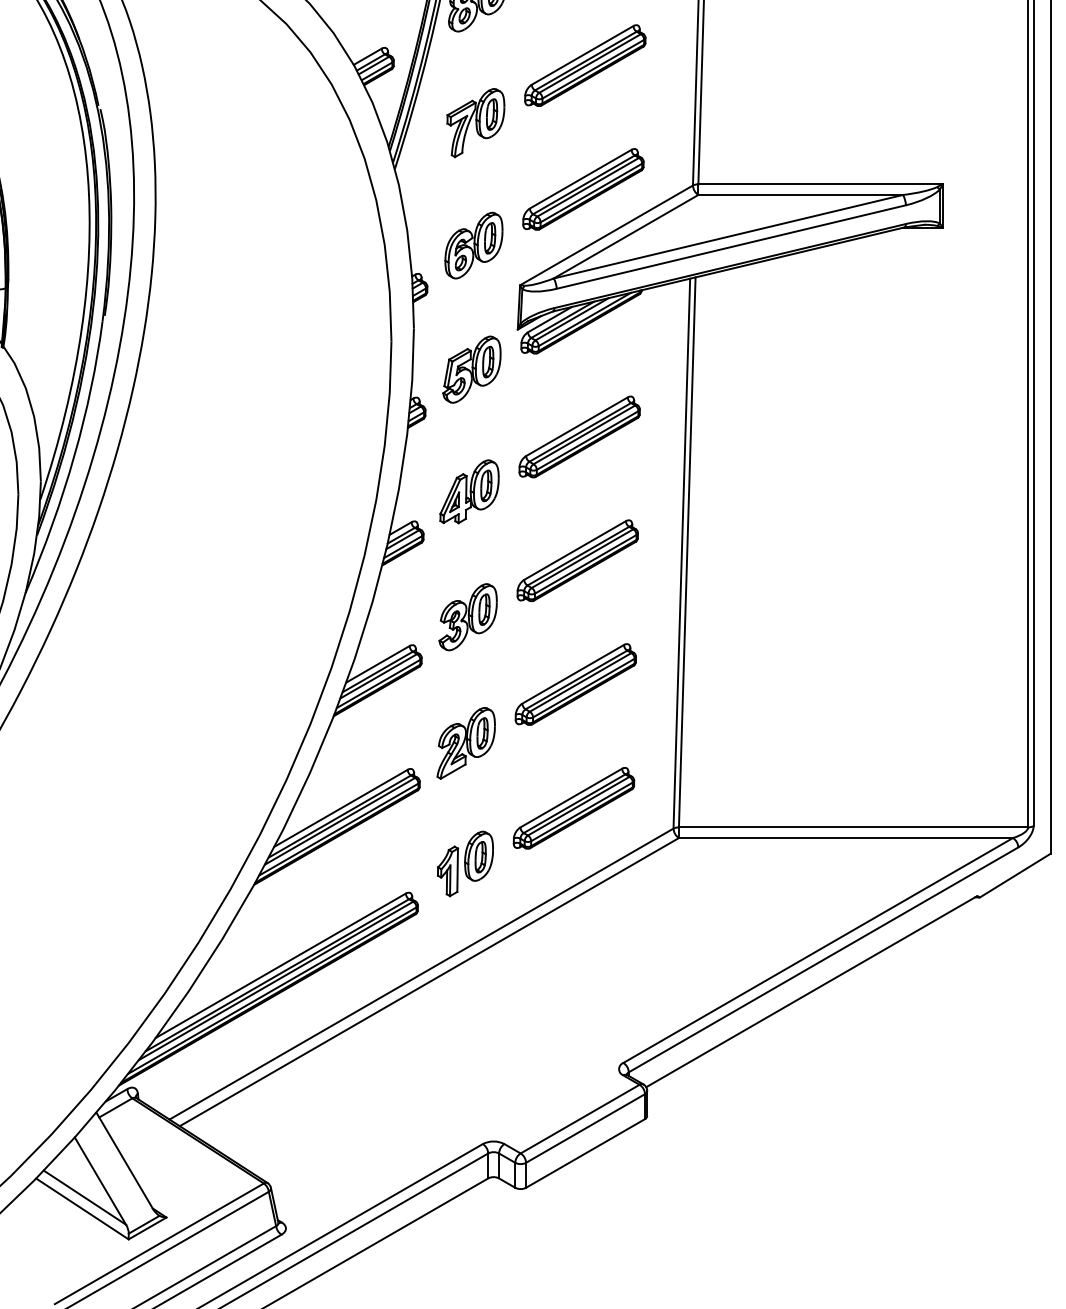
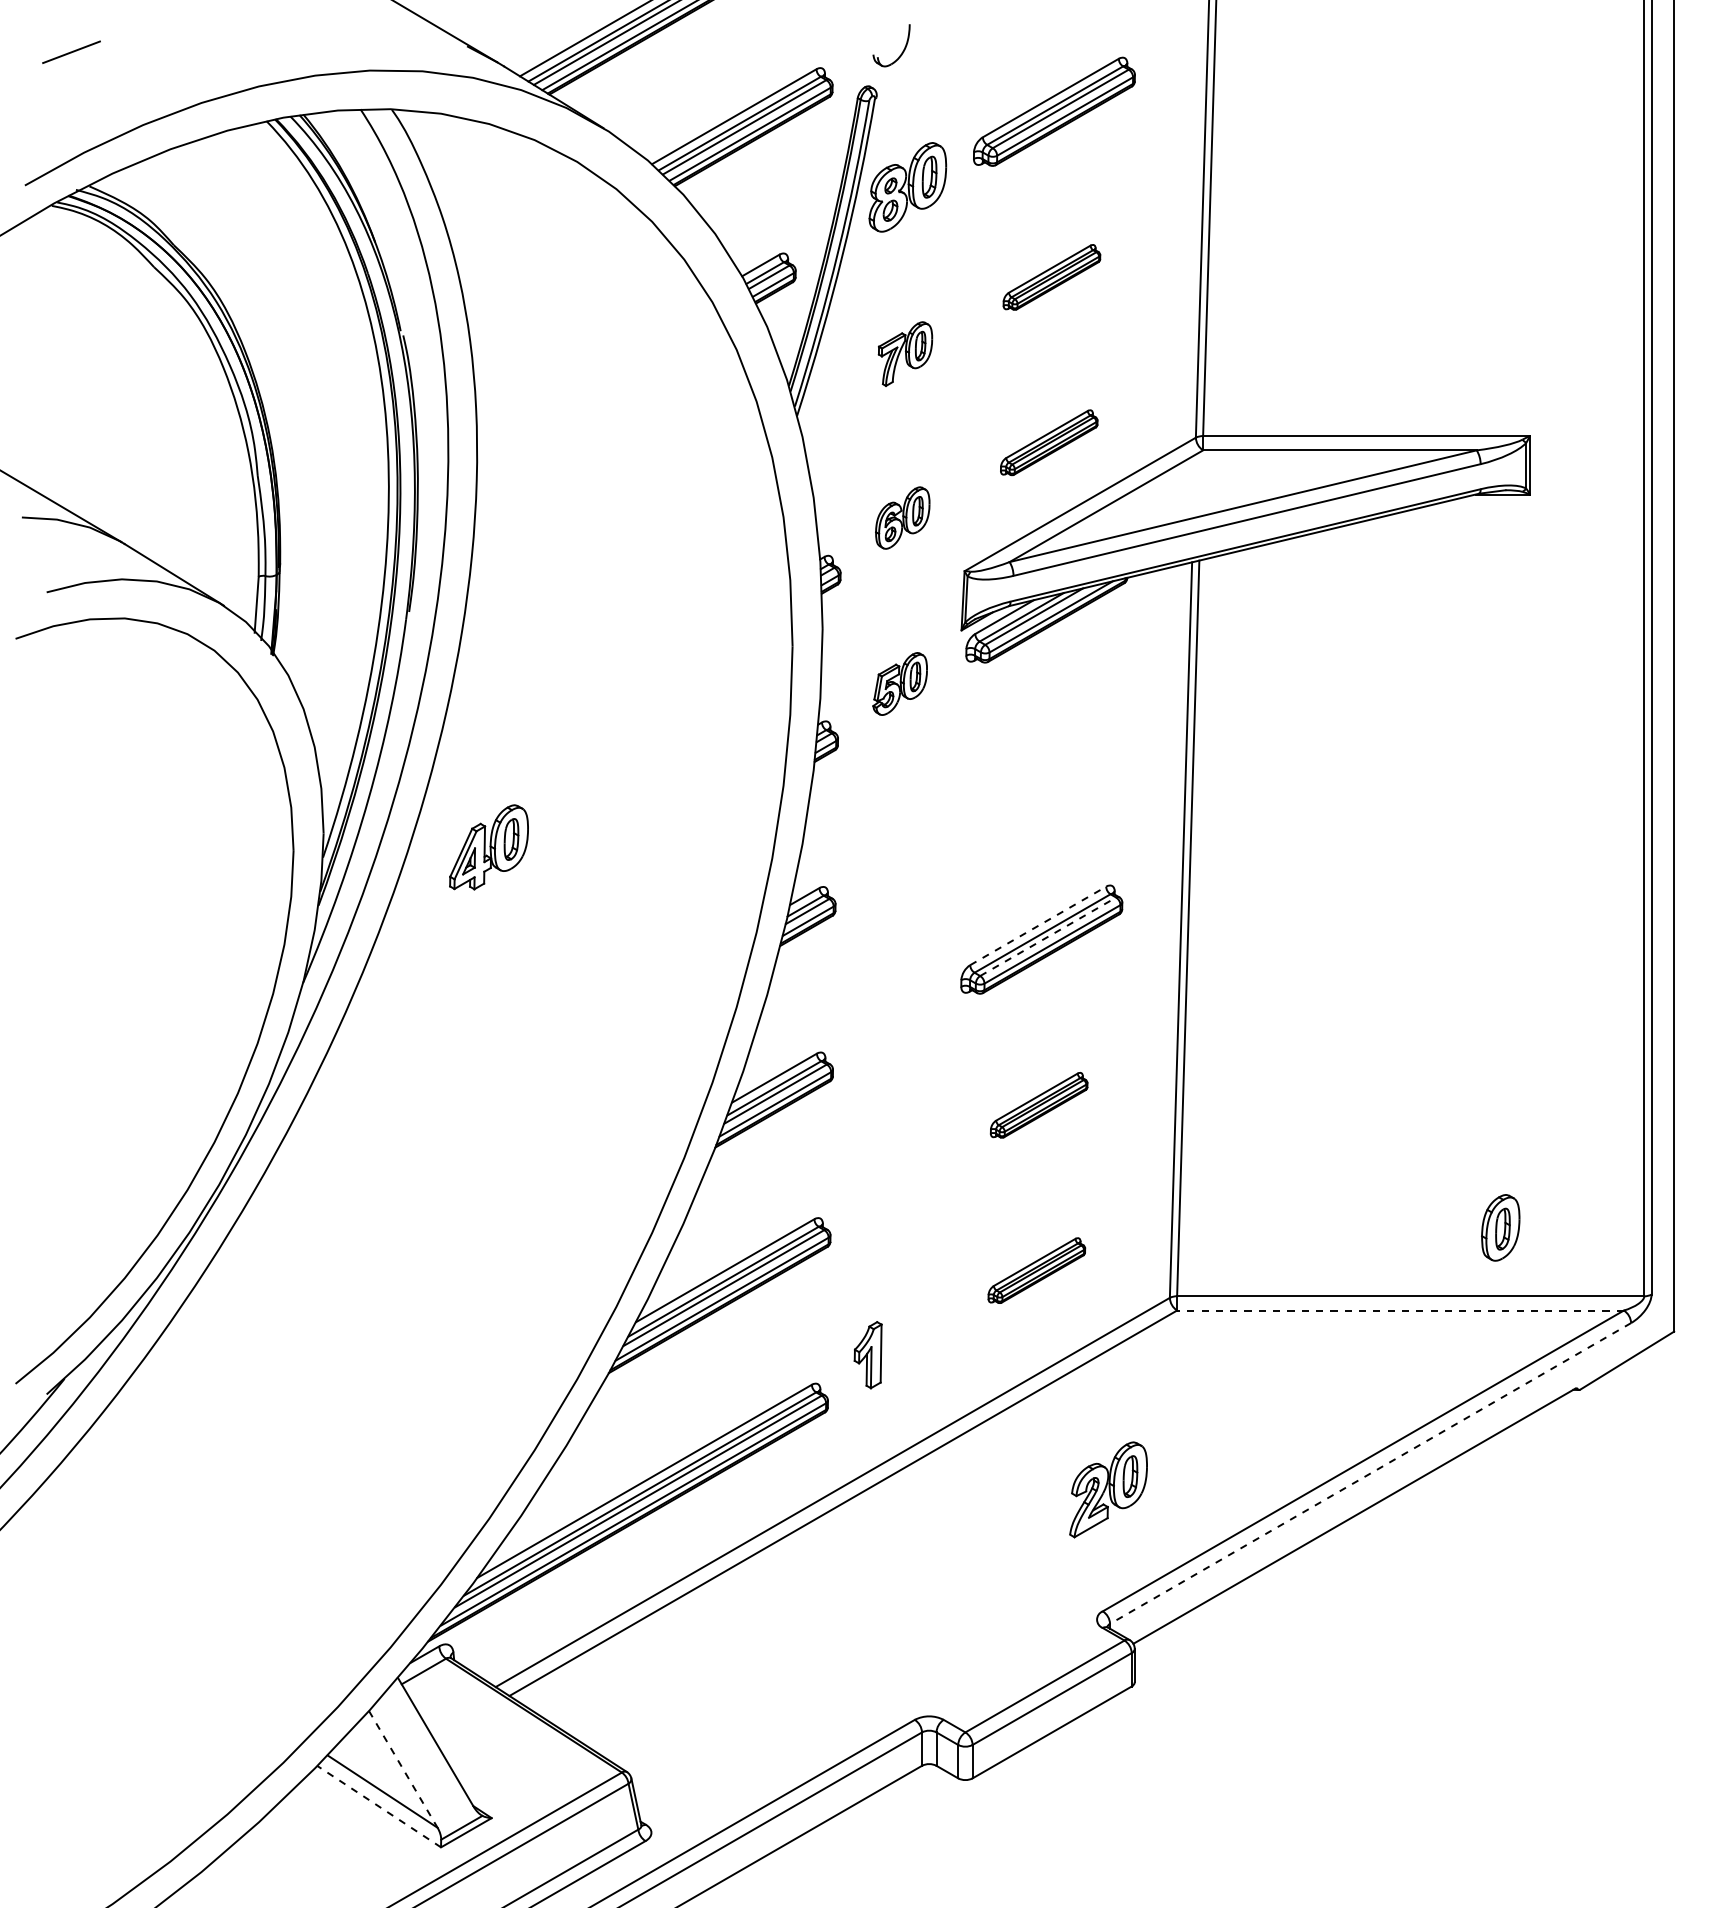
part: (585, 65) -> (1051, 277), size x0.6
part: (475, 122) -> (905, 353), size x0.7
part: (582, 189) -> (1048, 442), size x0.6
part: (473, 245) -> (902, 517), size x0.7
part: (471, 369) -> (899, 683), size x0.7
part: (579, 437) -> (1043, 774), removed
part: (469, 491) -> (488, 847), moved
line: (575, 550) -> (1038, 925), solid -> dashed
line: (582, 558) -> (1048, 936), solid -> dashed
part: (467, 617) -> (894, 1015), removed
part: (575, 684) -> (1038, 1105), size x0.6
part: (466, 743) -> (1108, 1489), moved
part: (573, 808) -> (1036, 1270), size x0.6
line: (845, 838) -> (1400, 1310), solid -> dashed
part: (478, 855) -> (1500, 1227), moved
line: (823, 959) -> (1370, 1473), solid -> dashed
line: (100, 1181) -> (403, 1769), solid -> dashed
line: (81, 1208) -> (378, 1806), solid -> dashed

